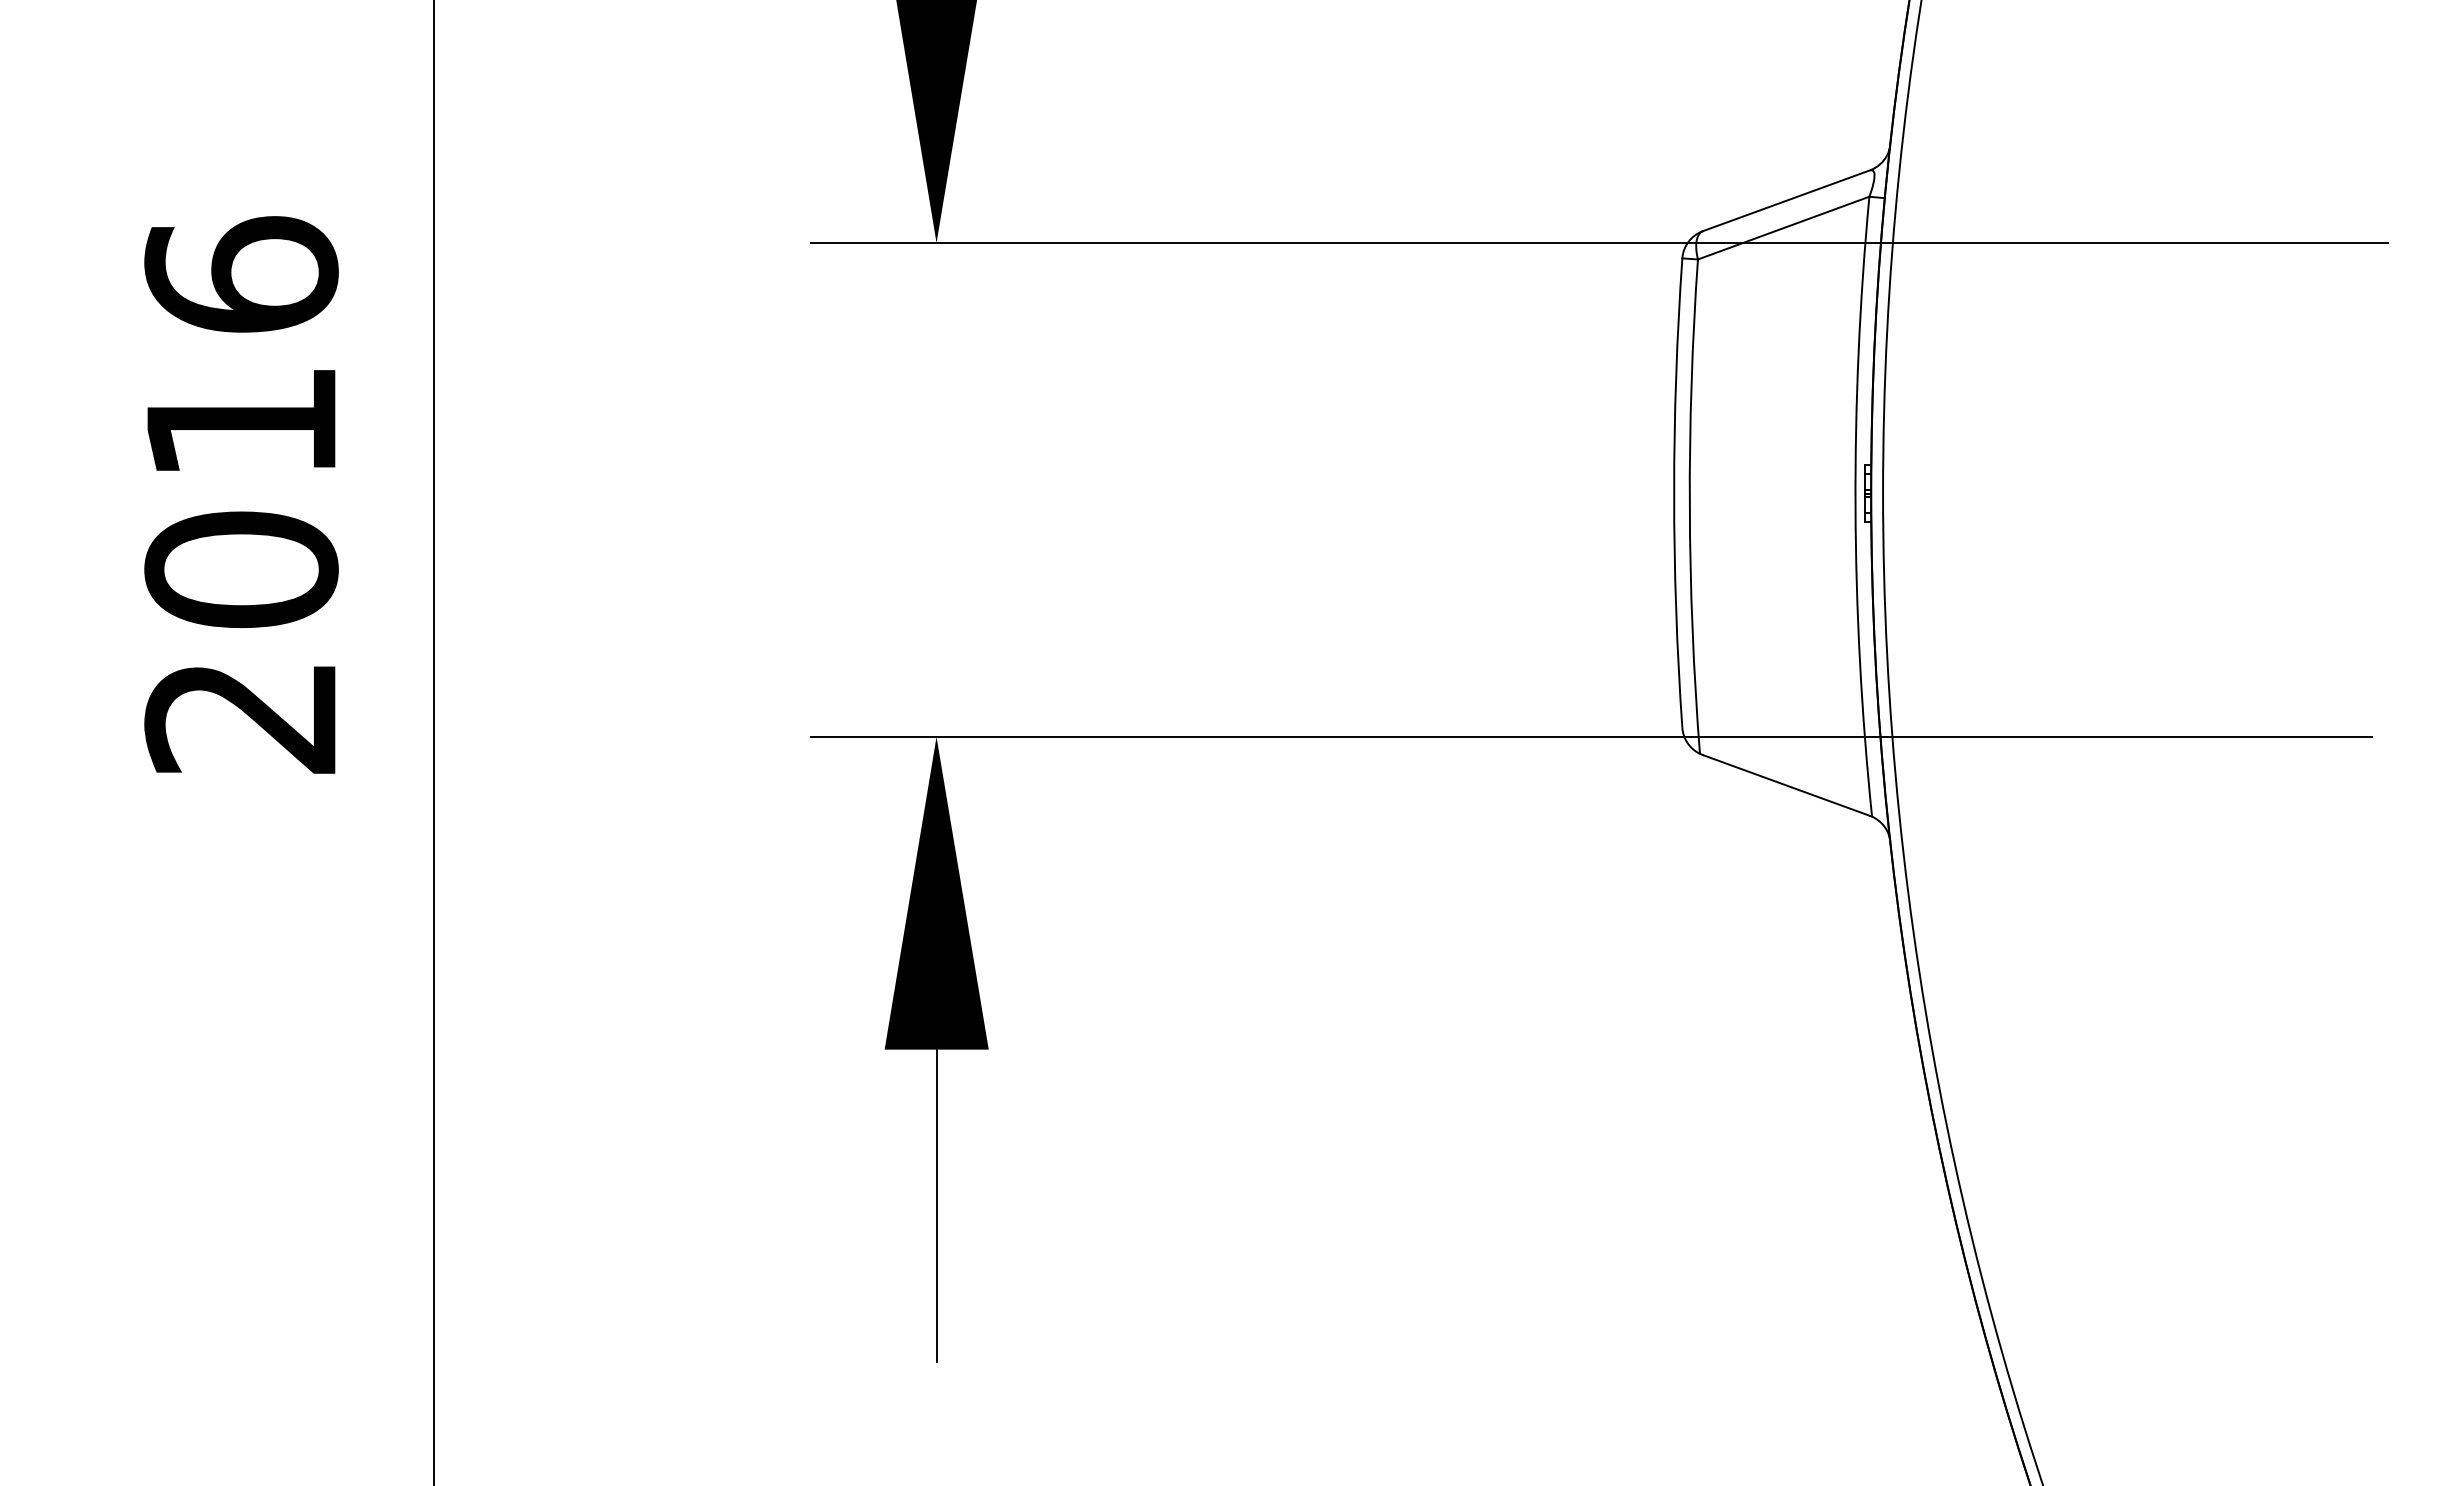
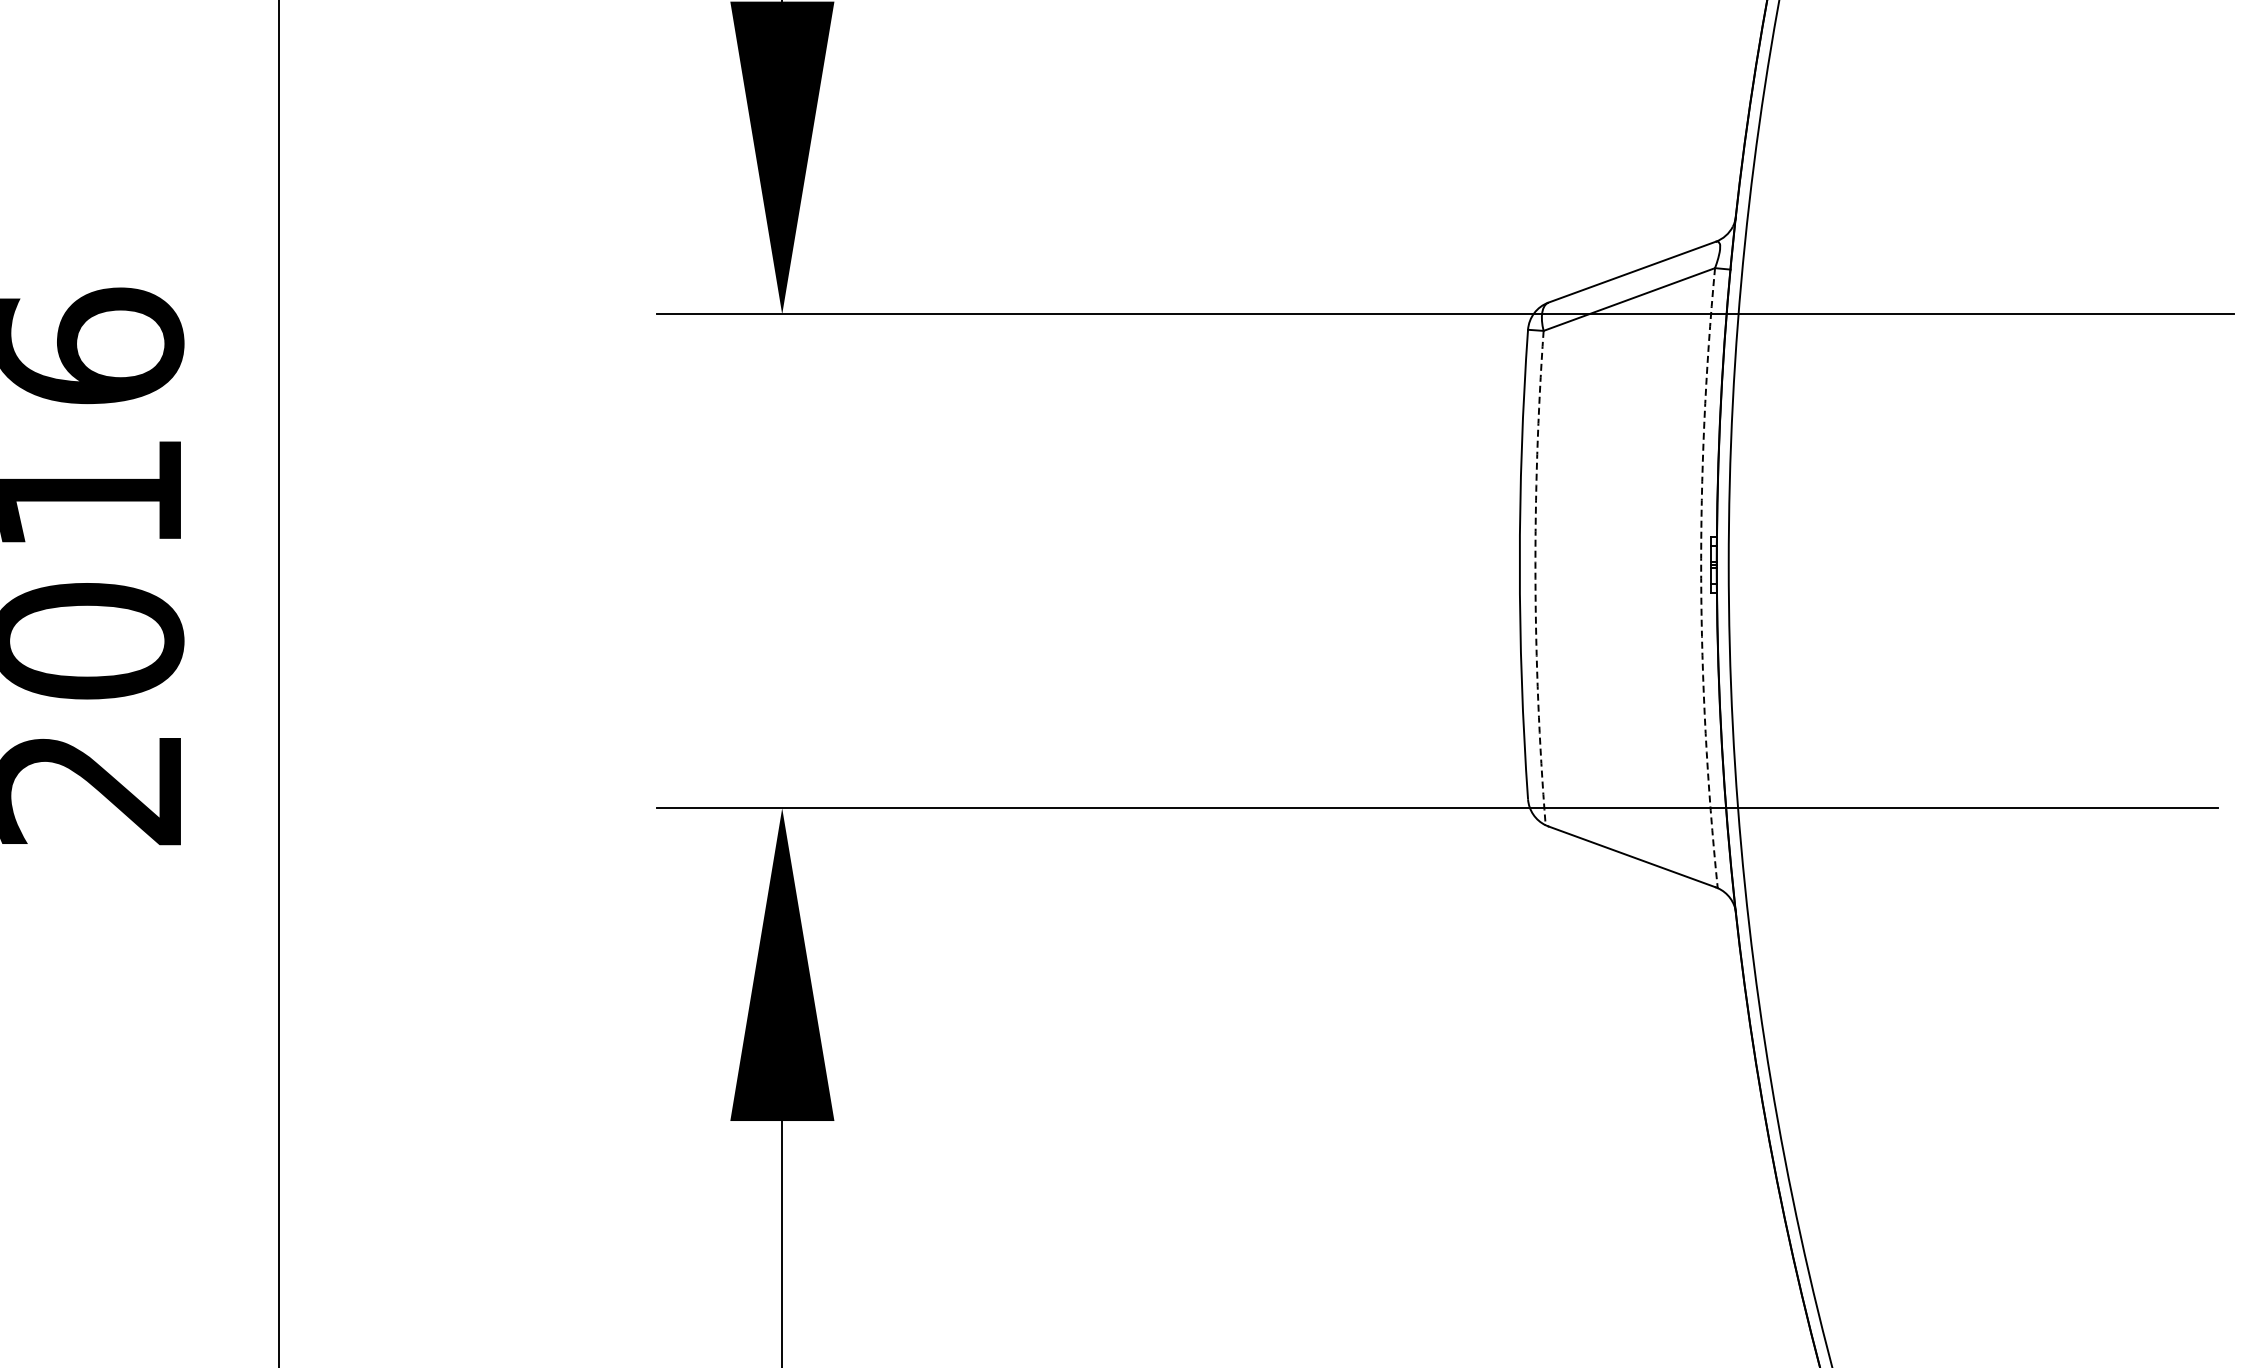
arc: (1689, 506) -> (1535, 577), solid -> dashed
arc: (1855, 506) -> (1701, 577), solid -> dashed

